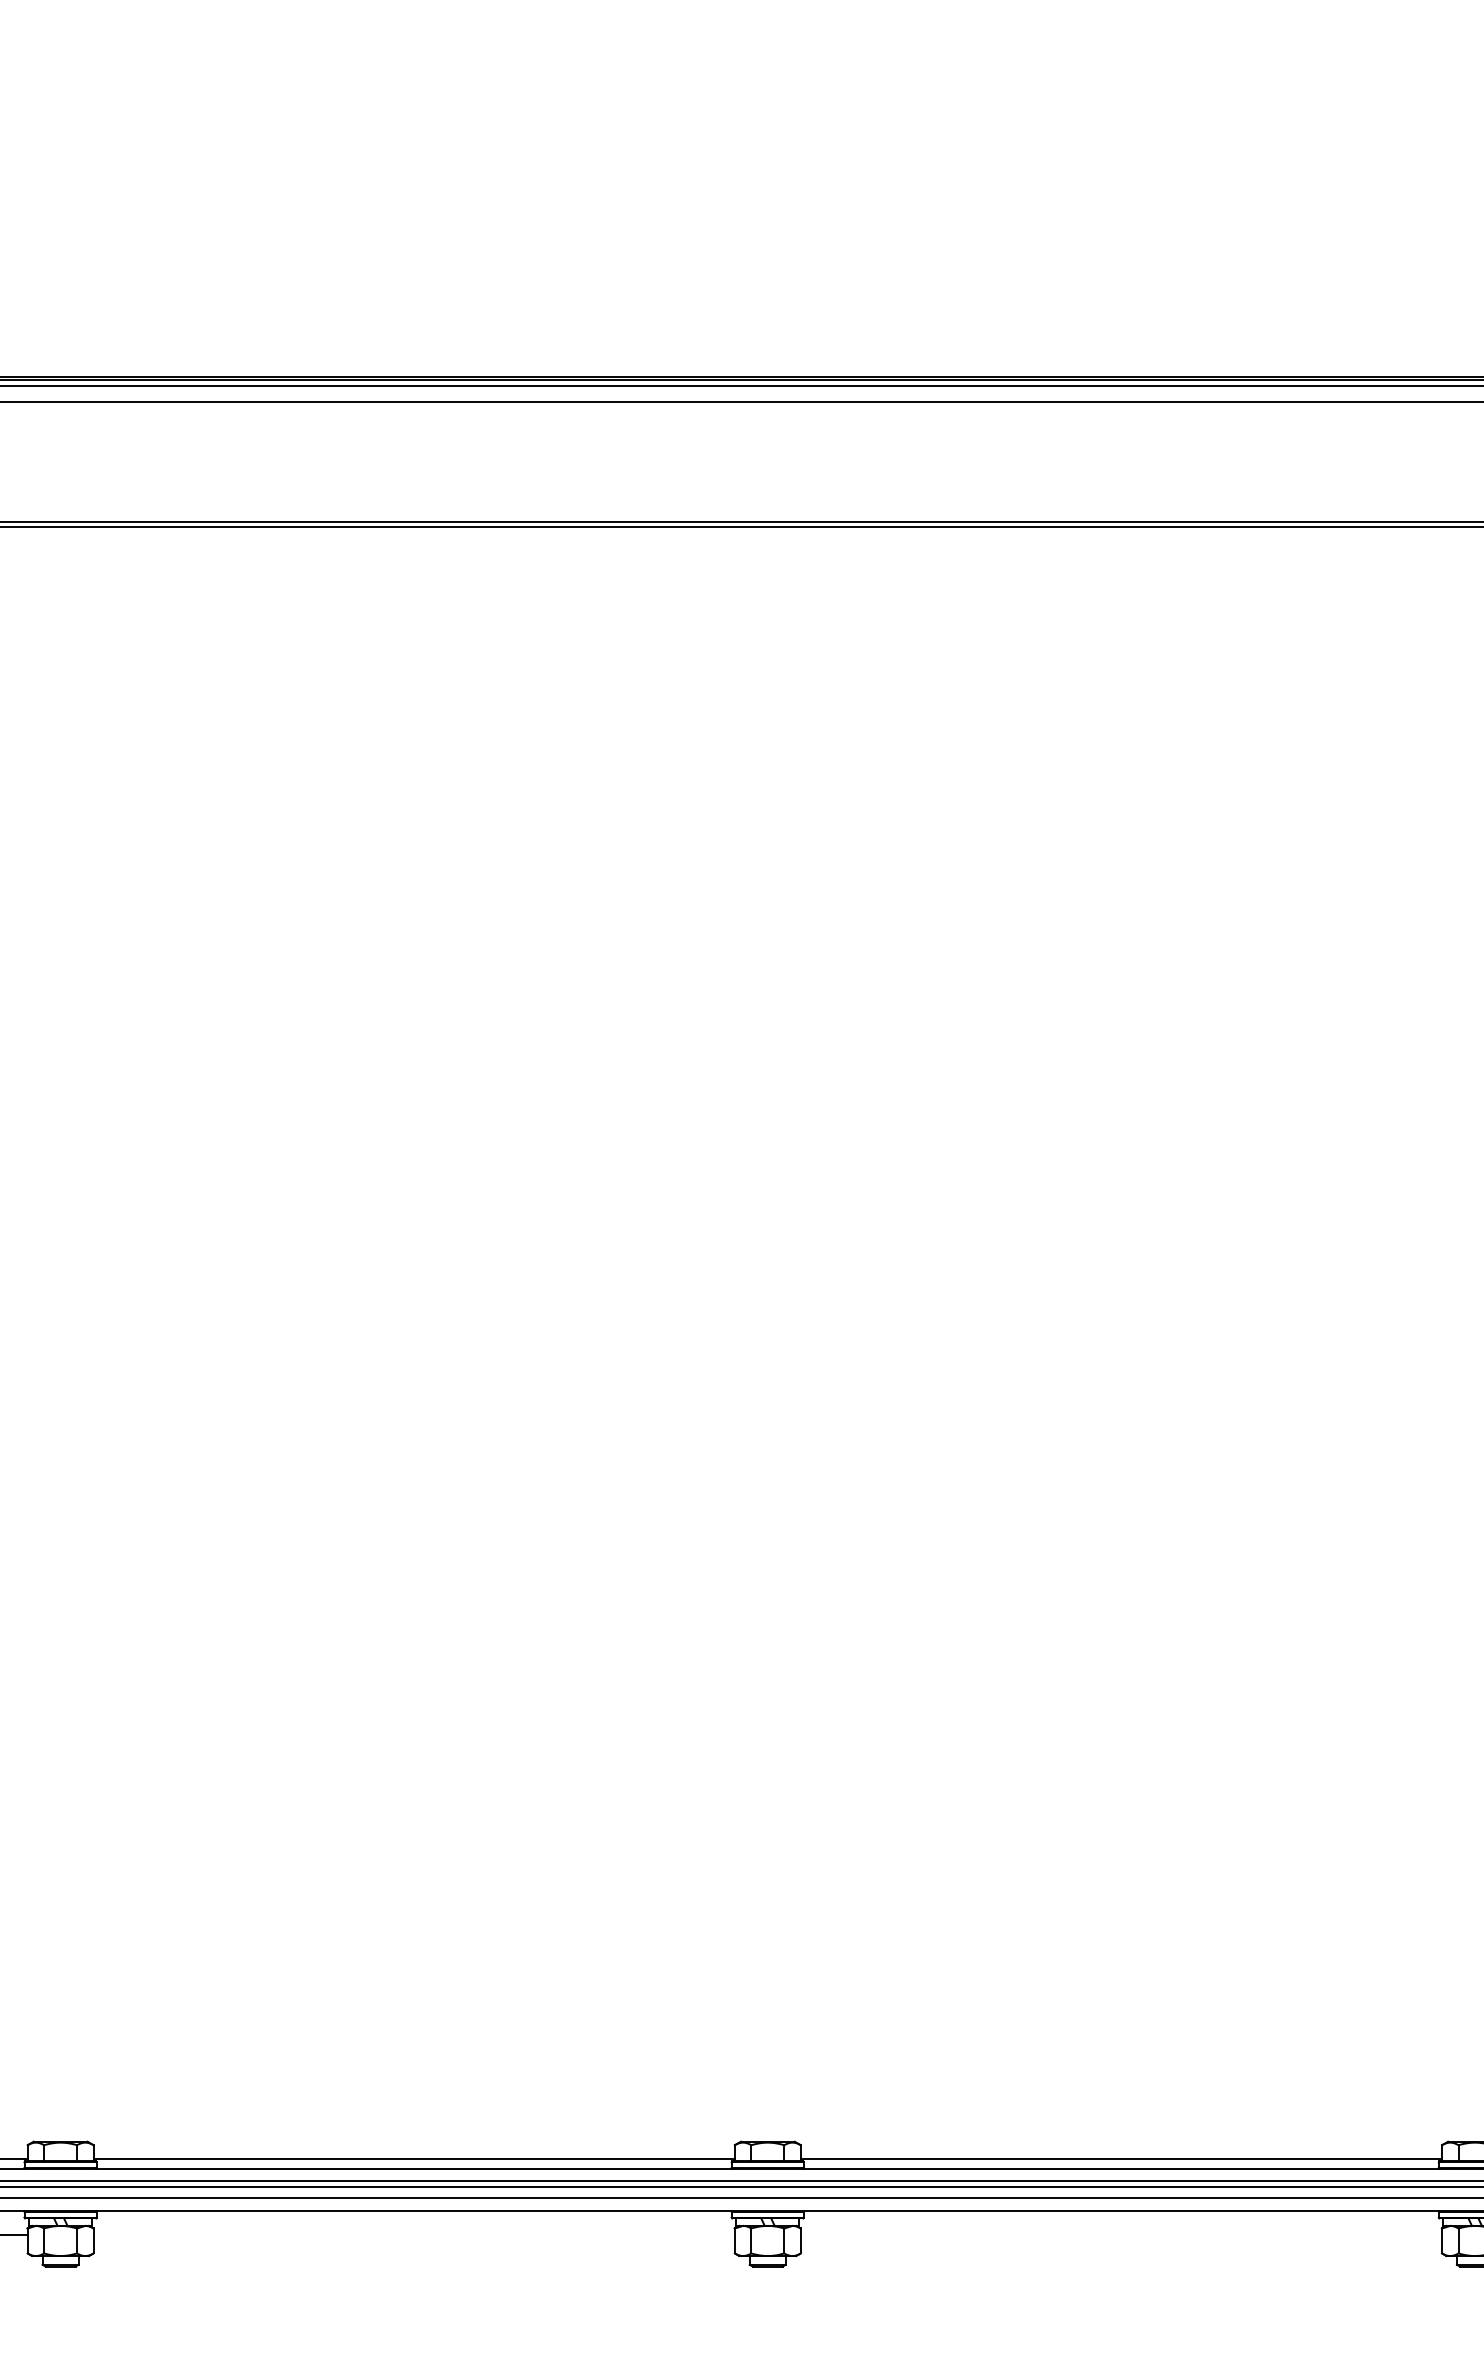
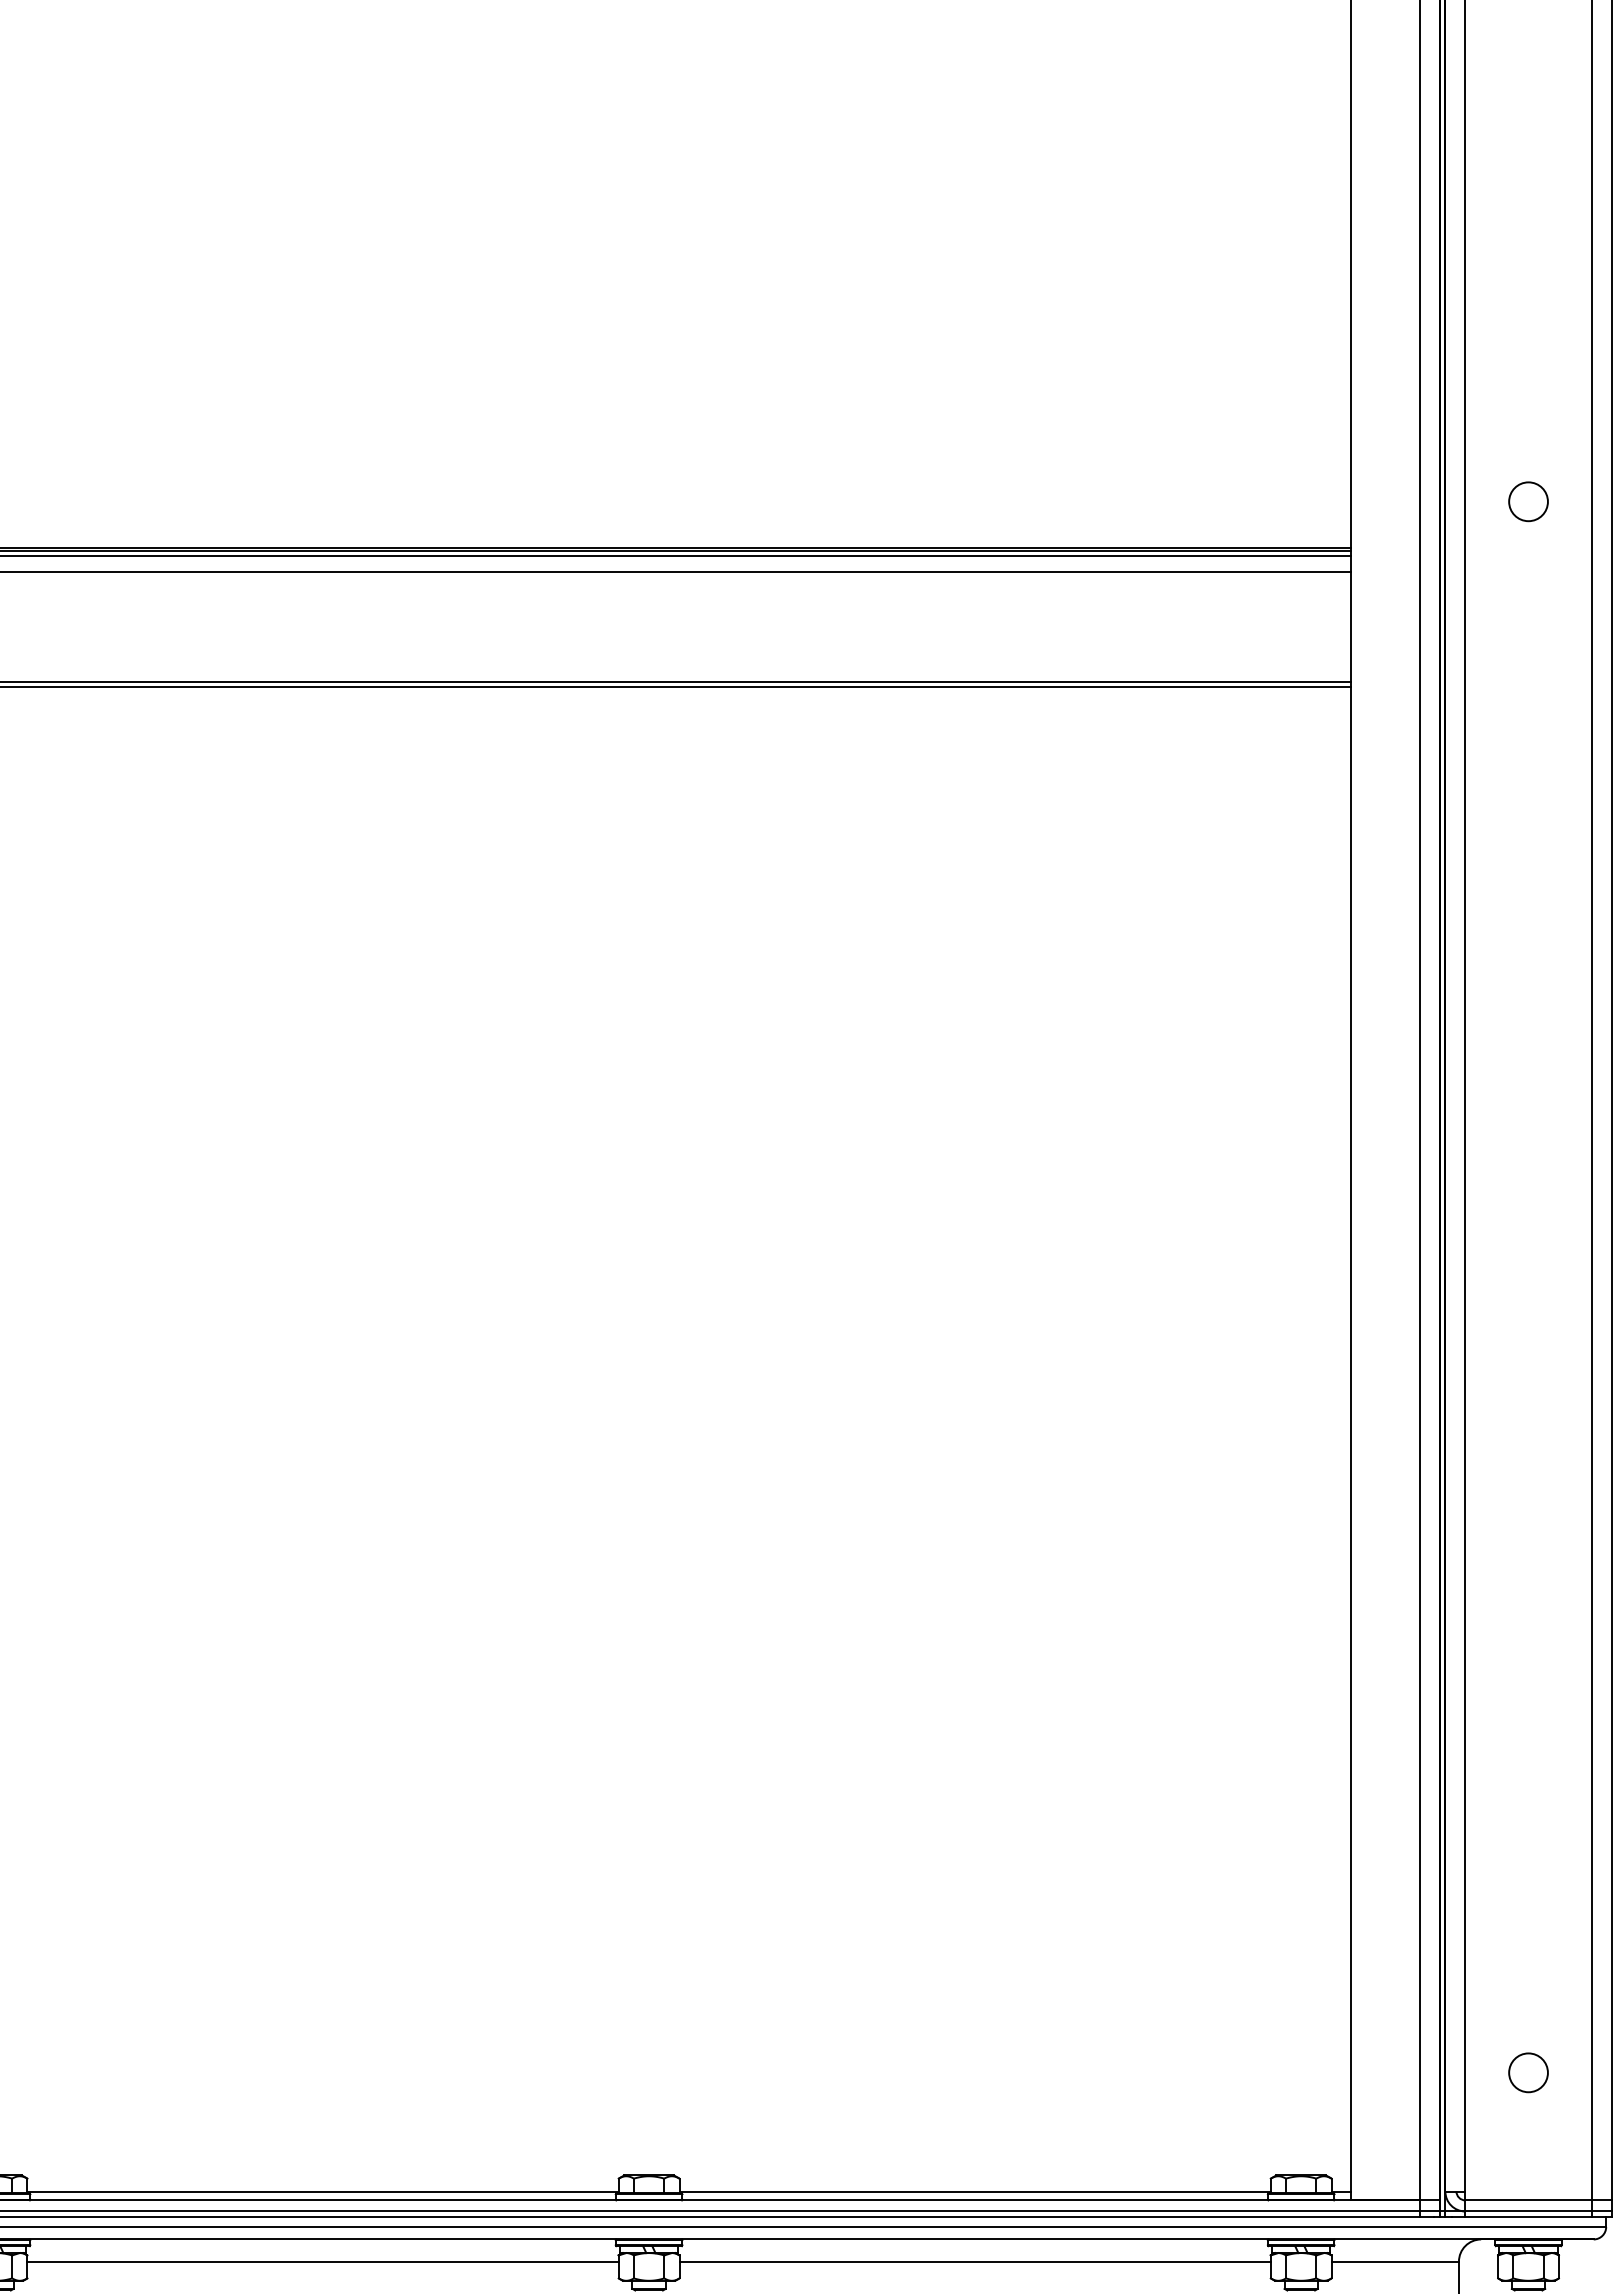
line: (413, 2235) -> (322, 2261), added
line: (1120, 2235) -> (974, 2261), added

